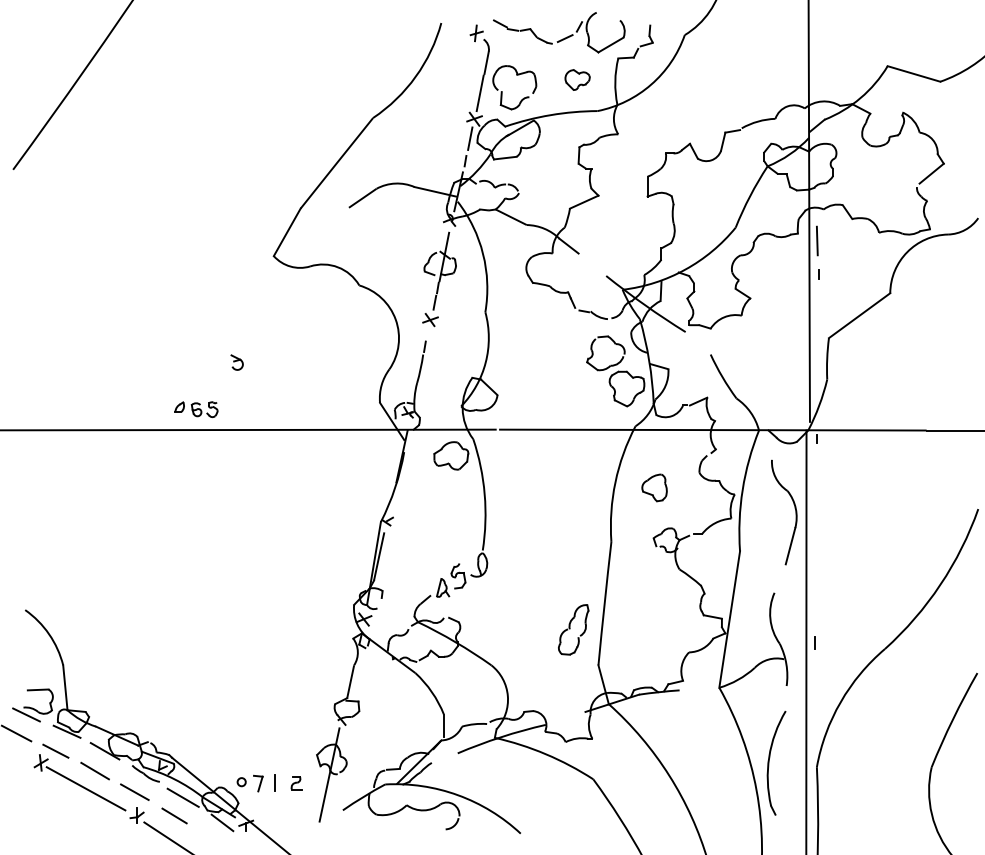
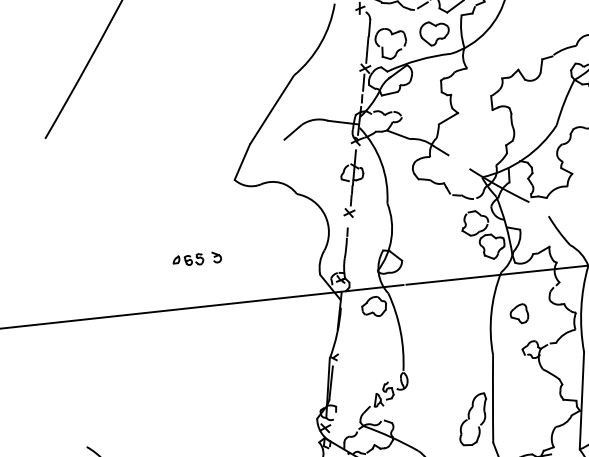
part: (577, 79) -> (434, 33), size x1.67
part: (196, 409) -> (188, 260), moved
part: (573, 629) -> (473, 419), size x1.43

